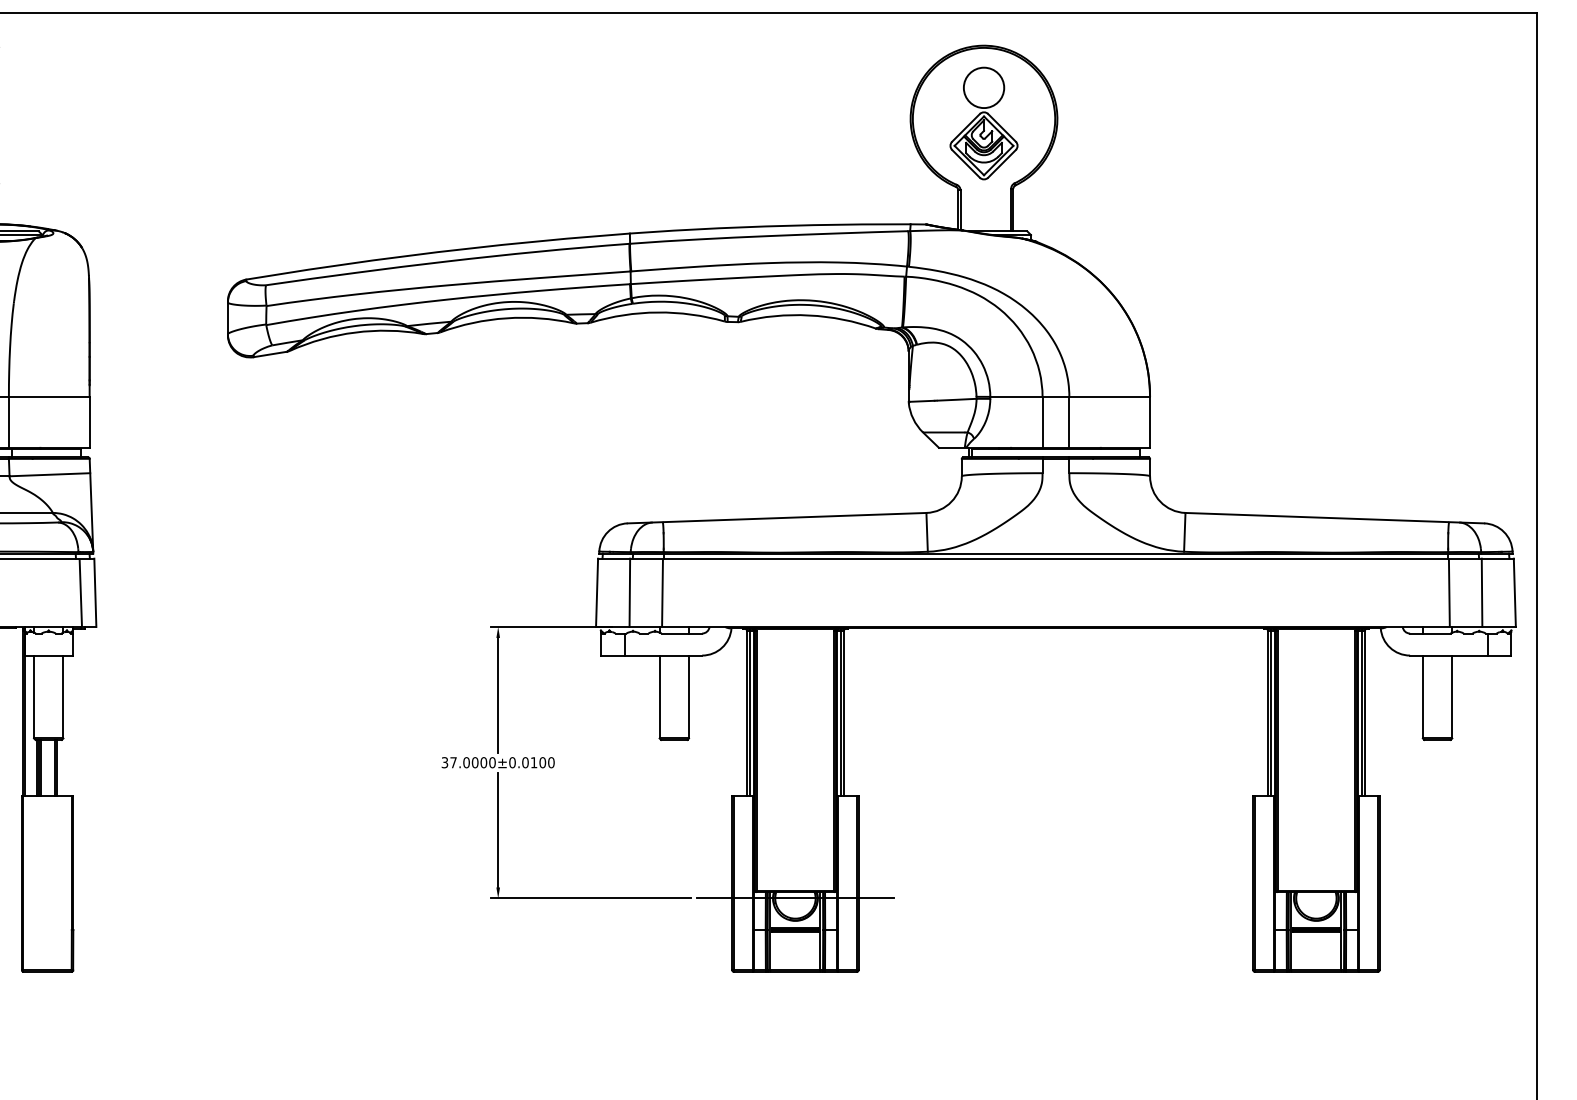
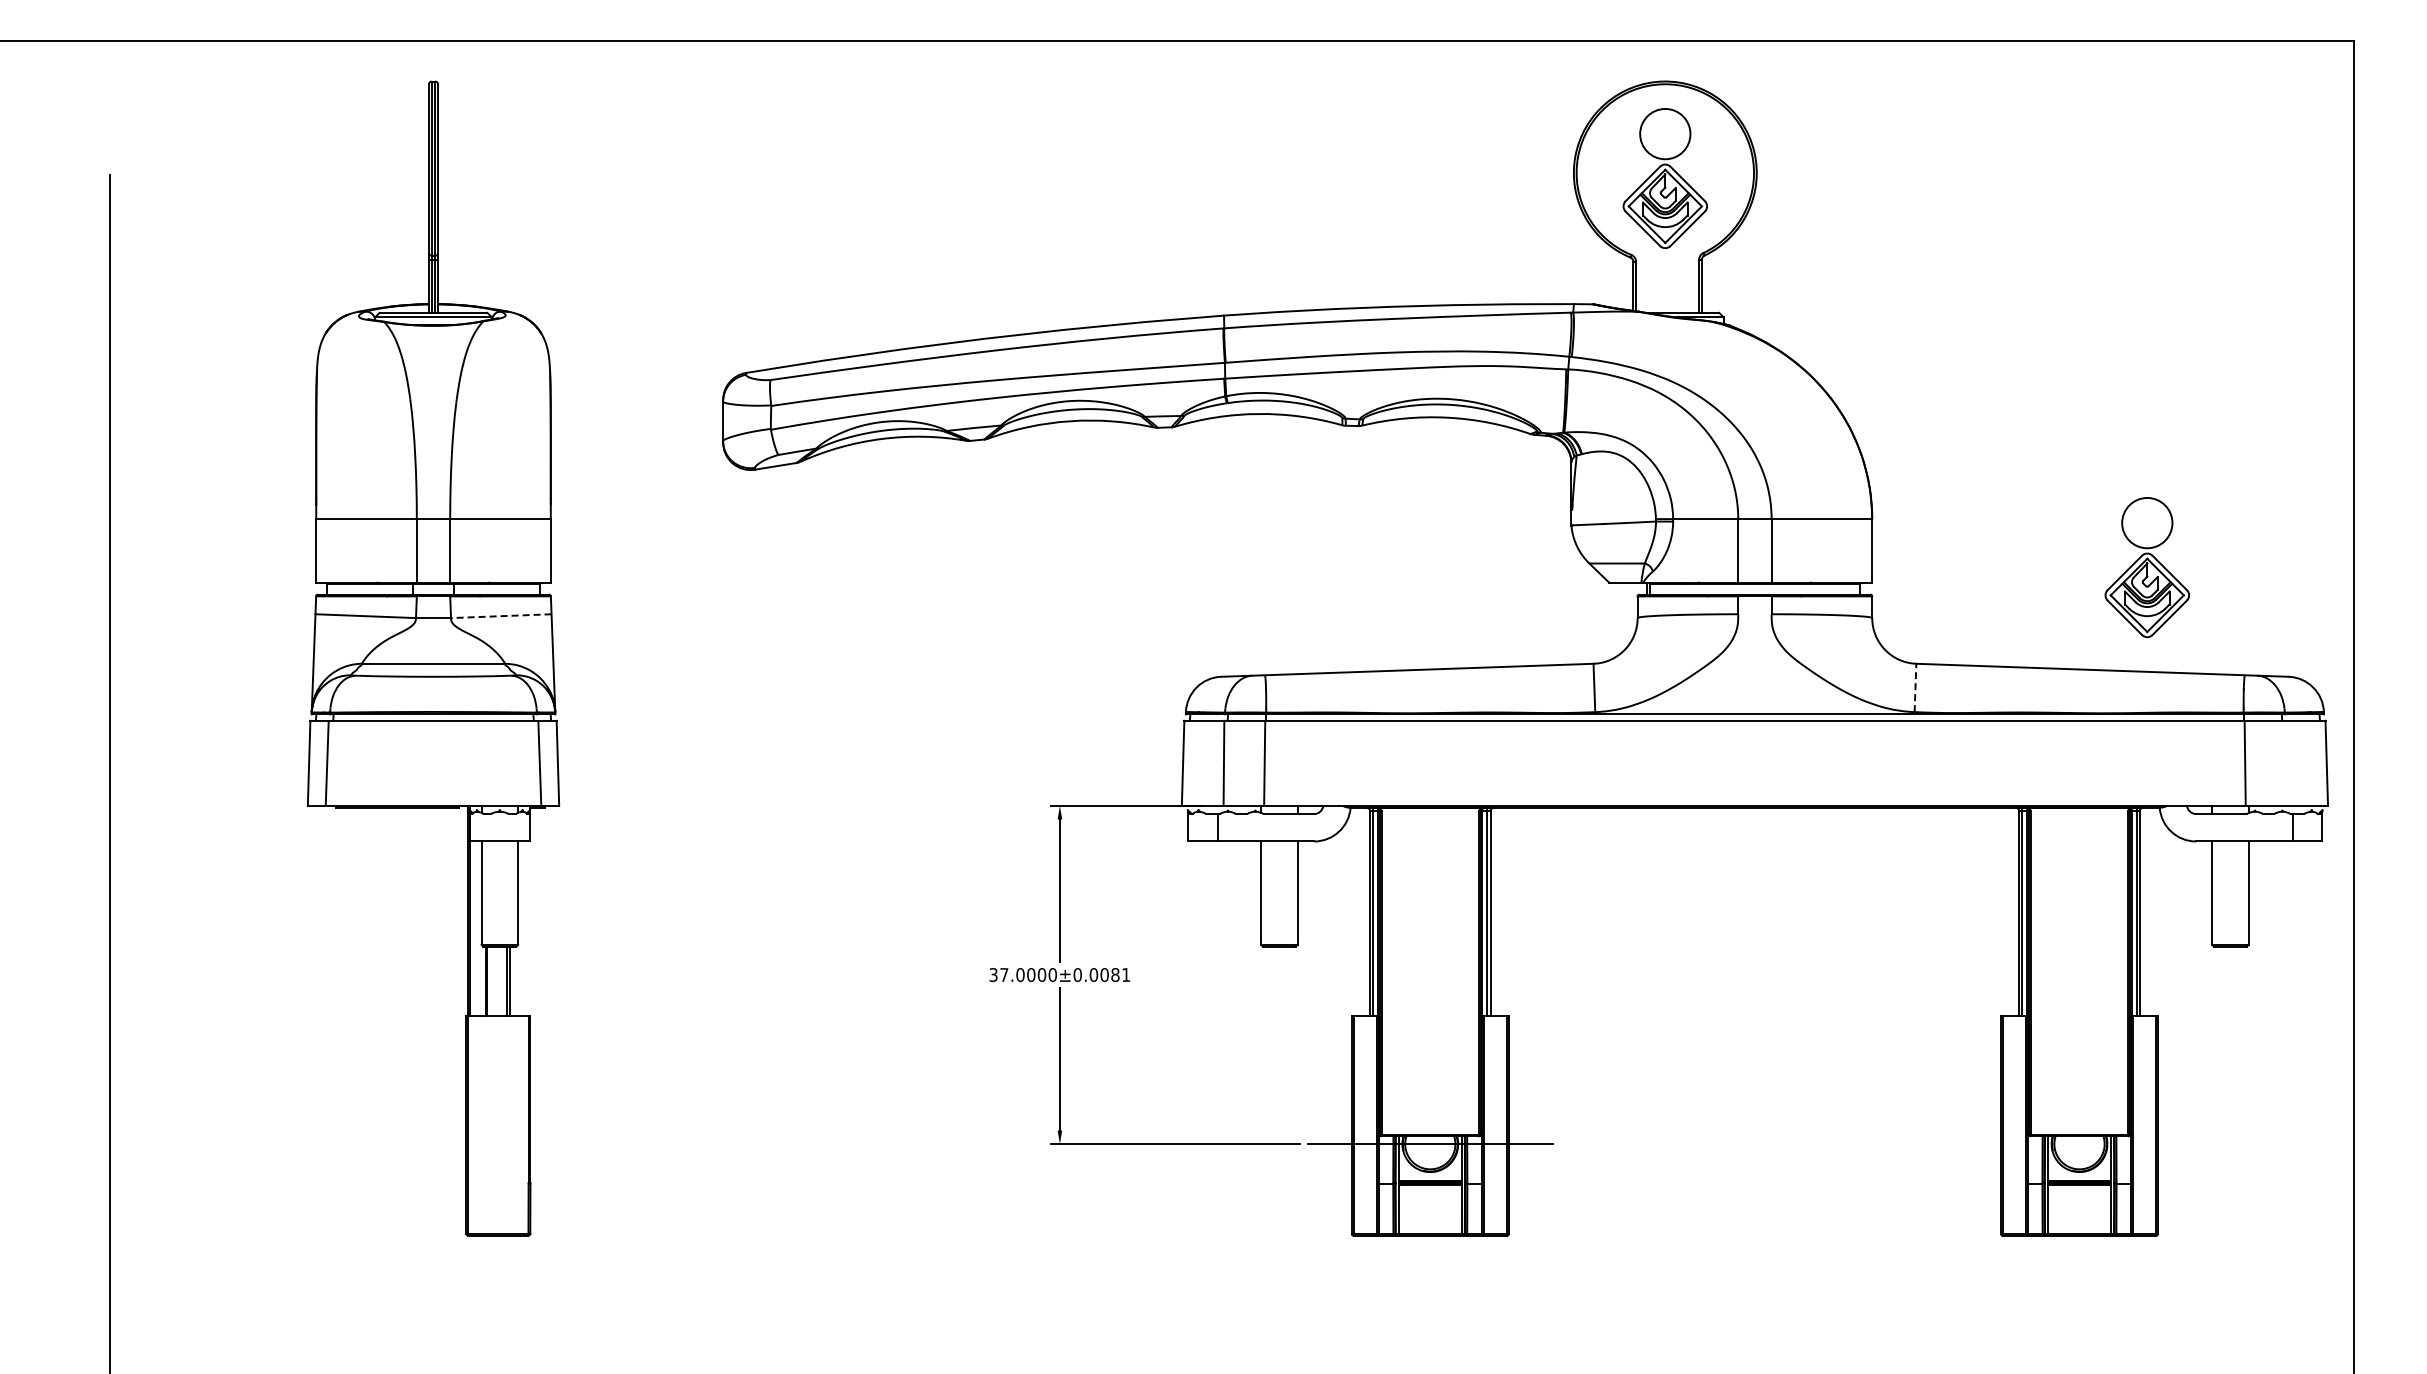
part: (1370, 435) -> (2146, 567), added
line: (49, 475) -> (500, 616), solid -> dashed
line: (1184, 531) -> (1915, 687), solid -> dashed
line: (1481, 592) -> (2285, 762), removed
text: (542, 763) -> (1115, 975), 37.0000±0.0100 -> 37.0000±0.0081
line: (41, 767) -> (490, 981), removed

